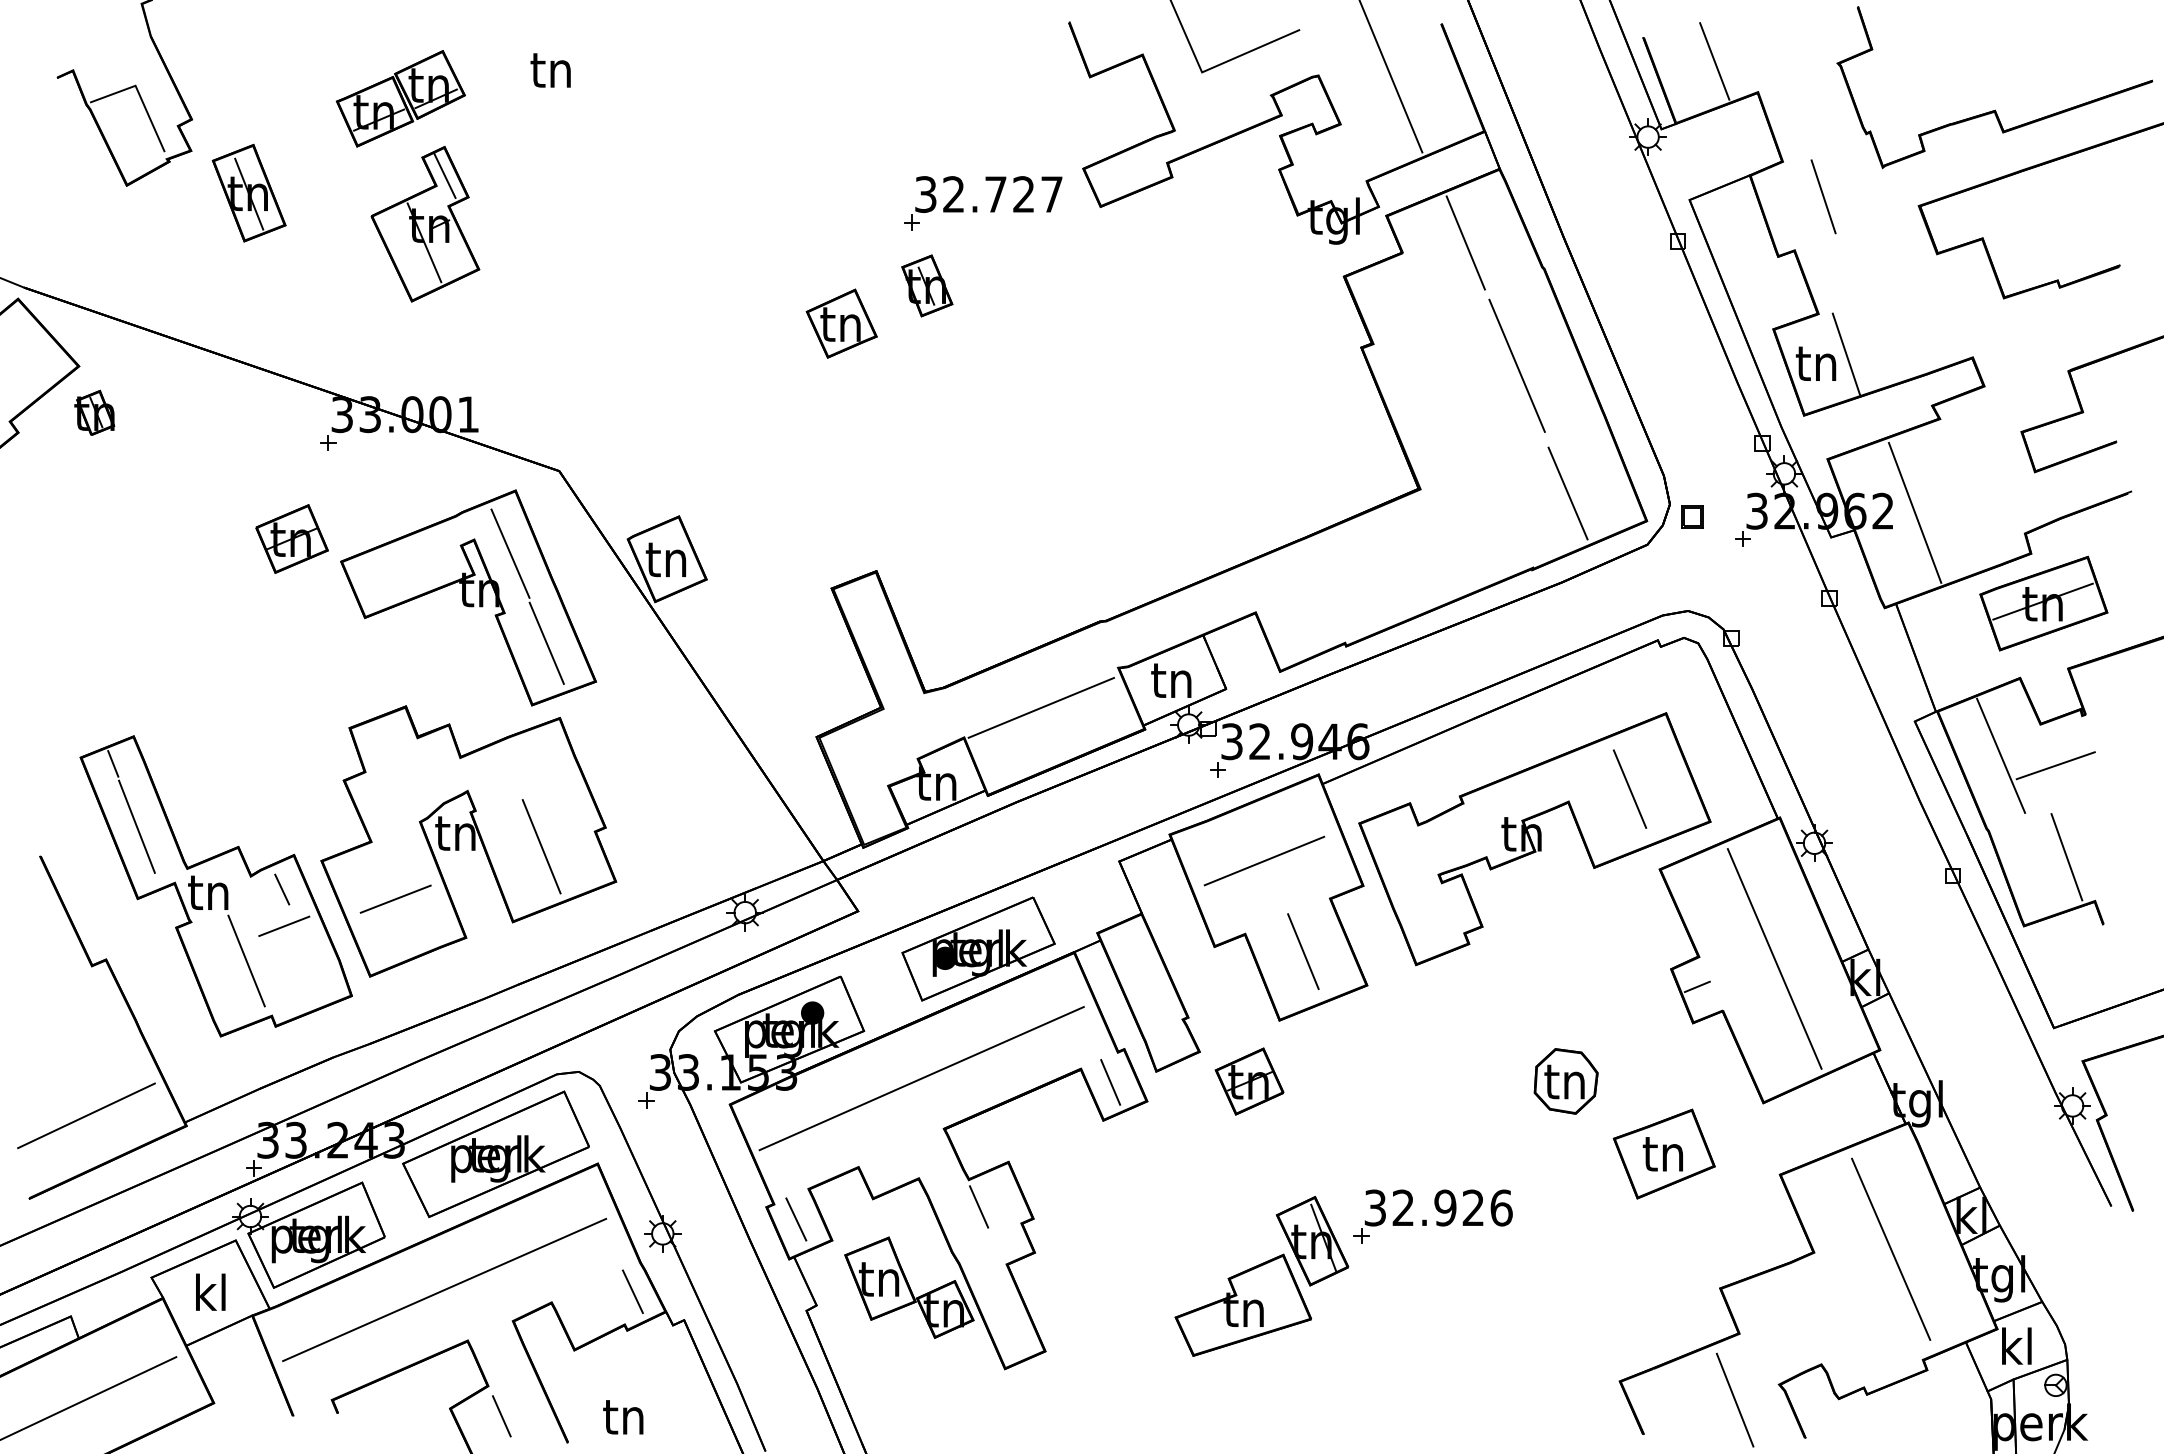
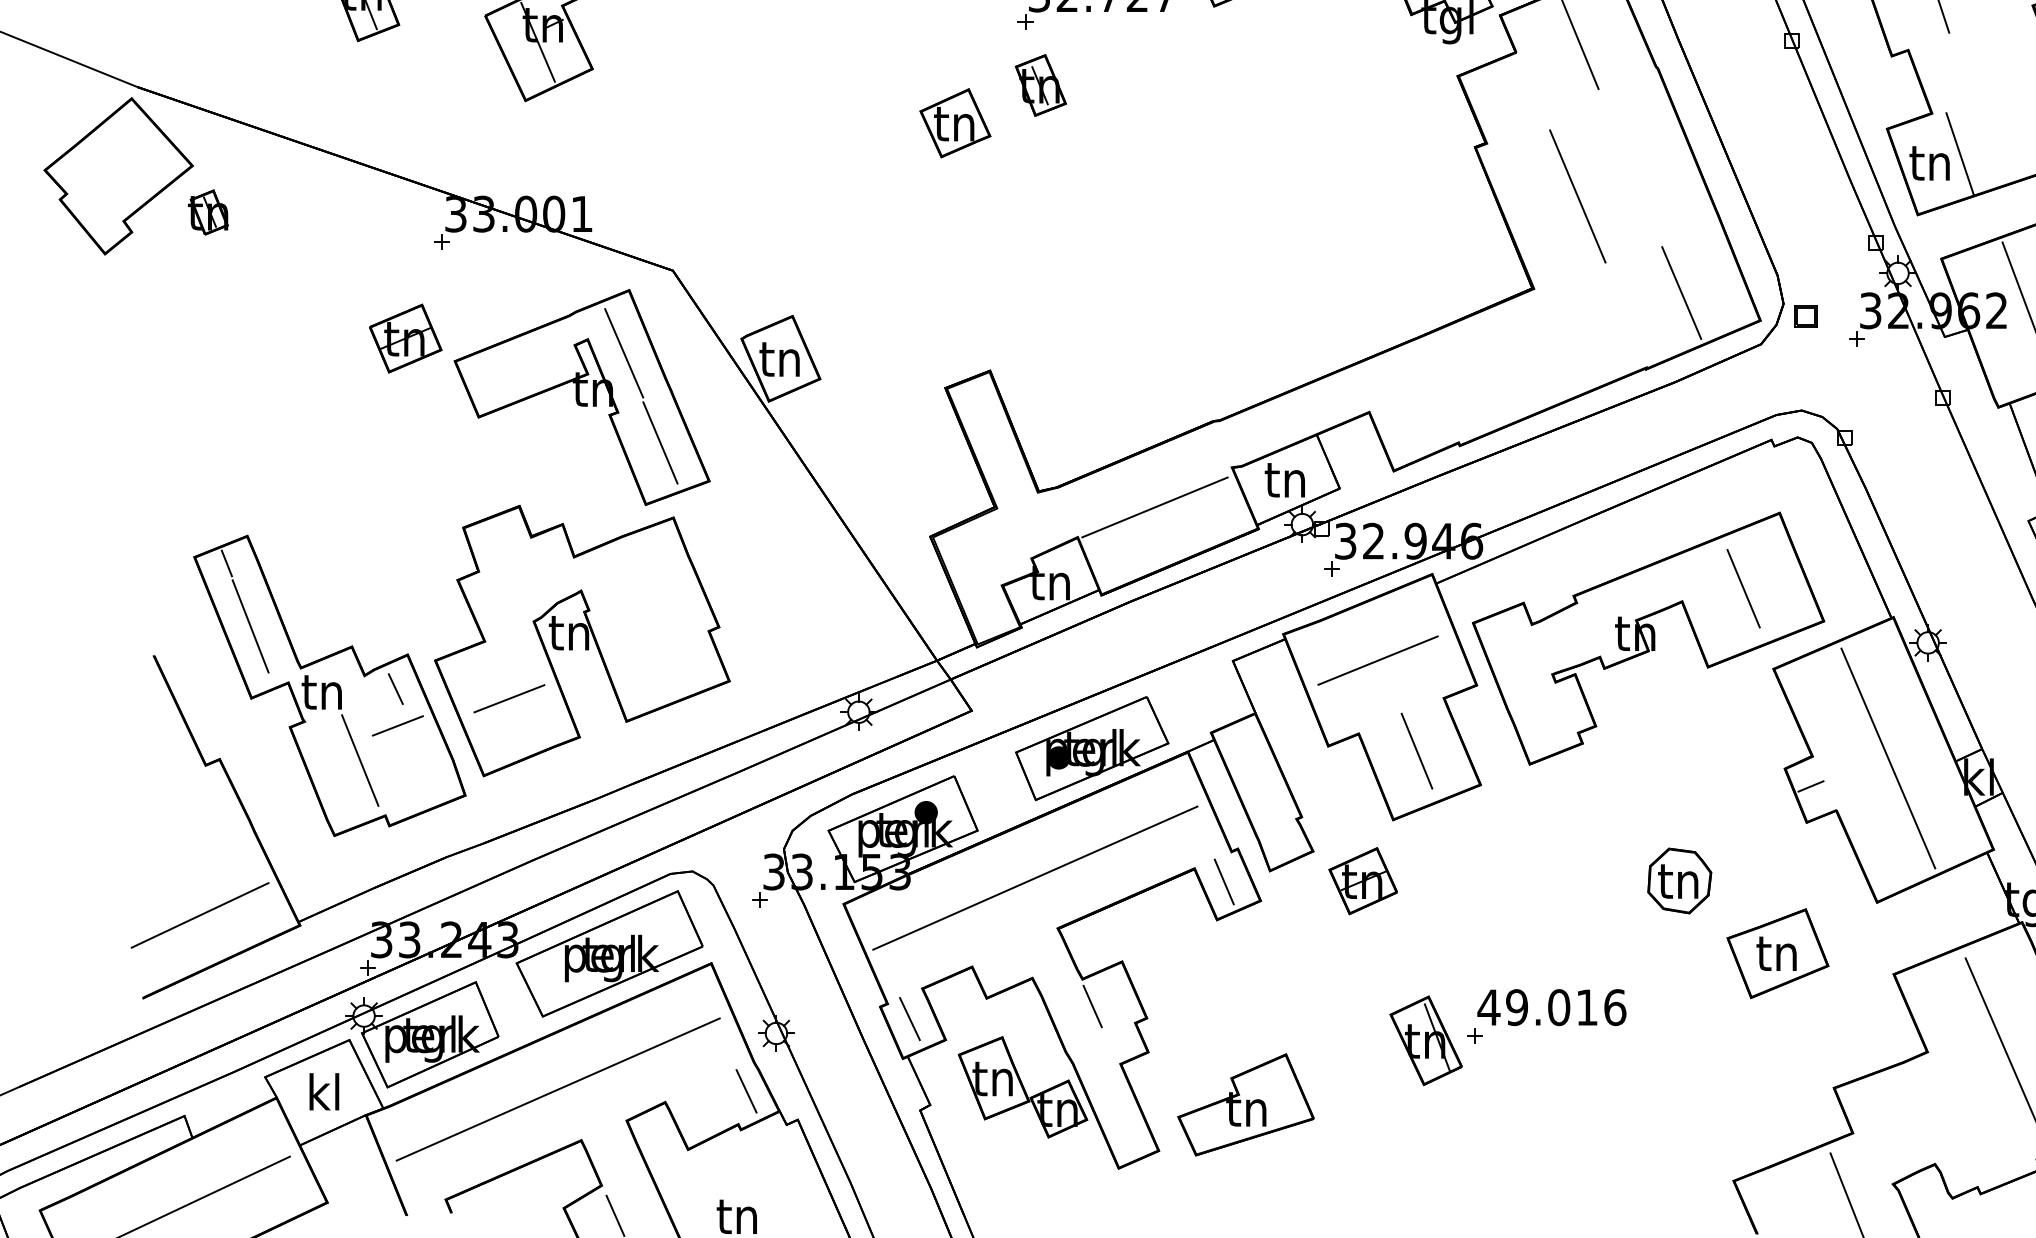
line: (1516, 365) -> (1577, 196), moved
line: (541, 846) -> (655, 646), removed
text: (1423, 1207) -> (1537, 1007), 32.926 -> 49.016
part: (1243, 1304) -> (1246, 1104), moved

